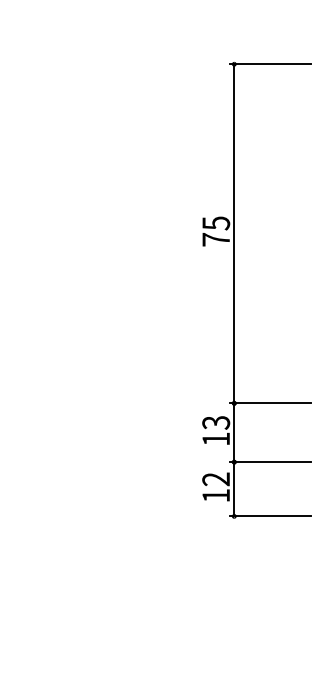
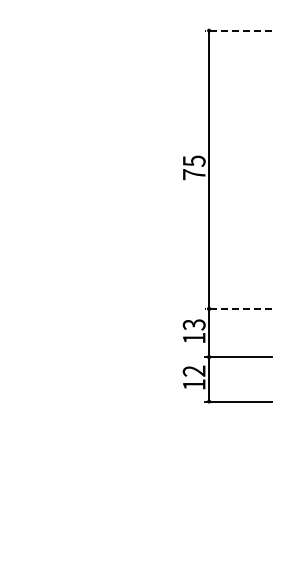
line: (270, 64) -> (238, 30), solid -> dashed
line: (270, 402) -> (238, 308), solid -> dashed

